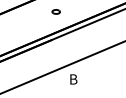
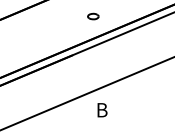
part: (55, 11) -> (92, 15), moved

